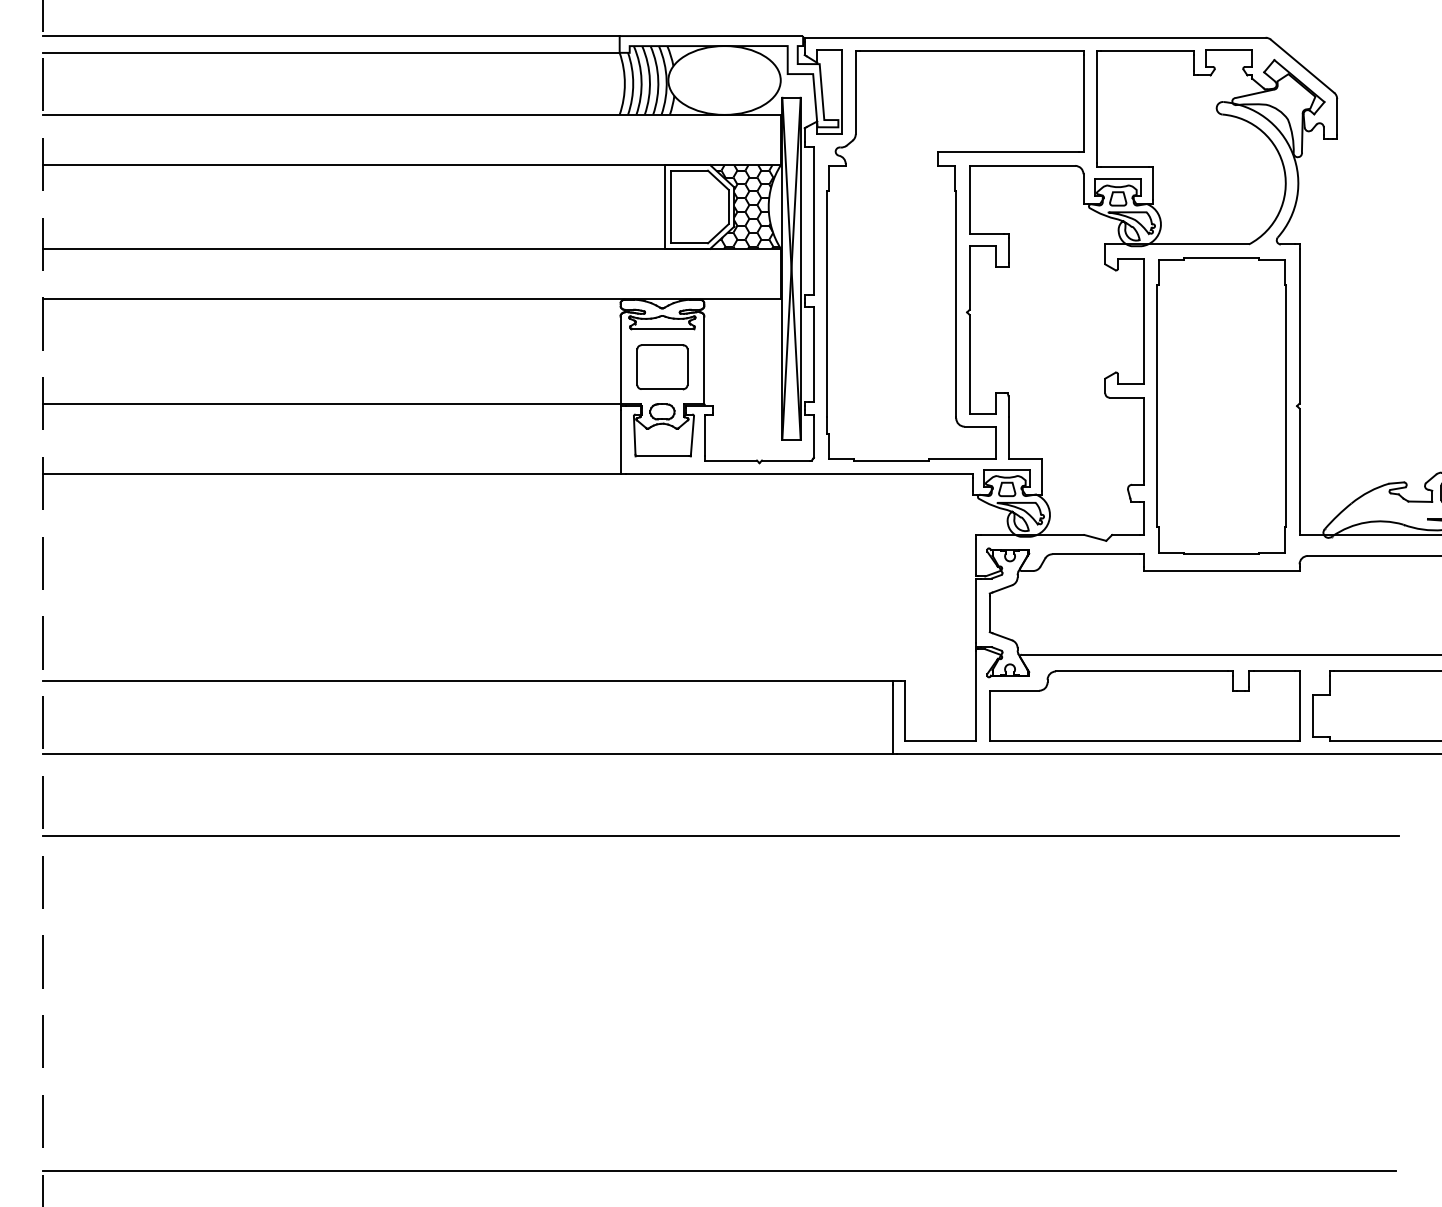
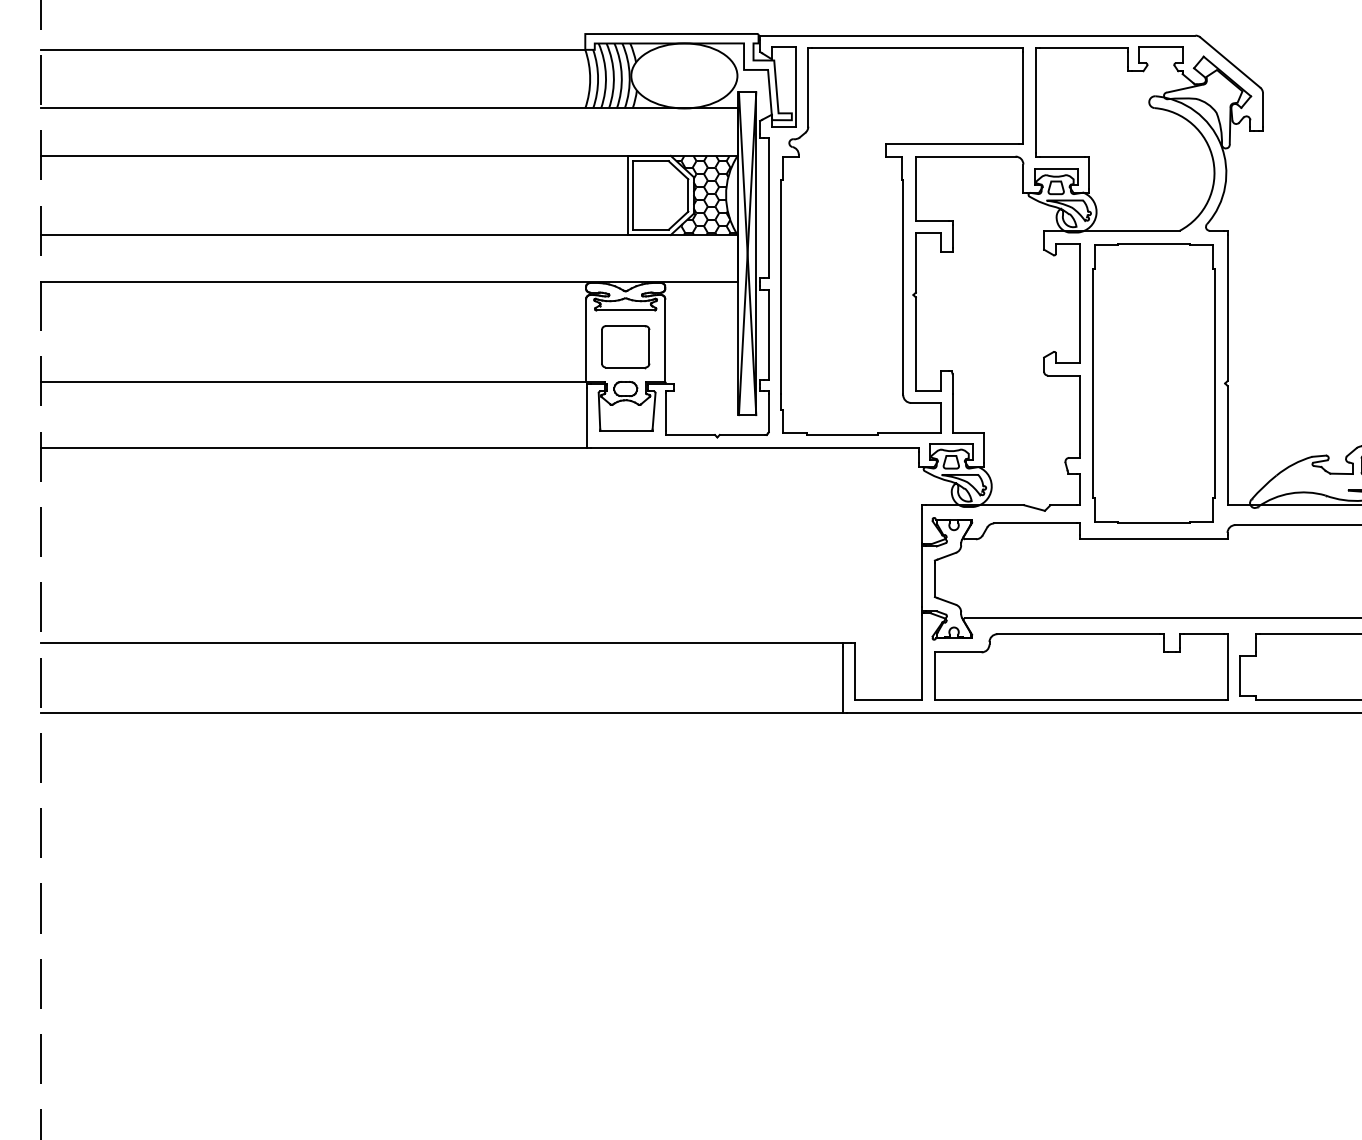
line: (331, 36) -> (313, 34), removed
line: (720, 836) -> (680, 790), removed
line: (719, 1170) -> (679, 1105), removed

